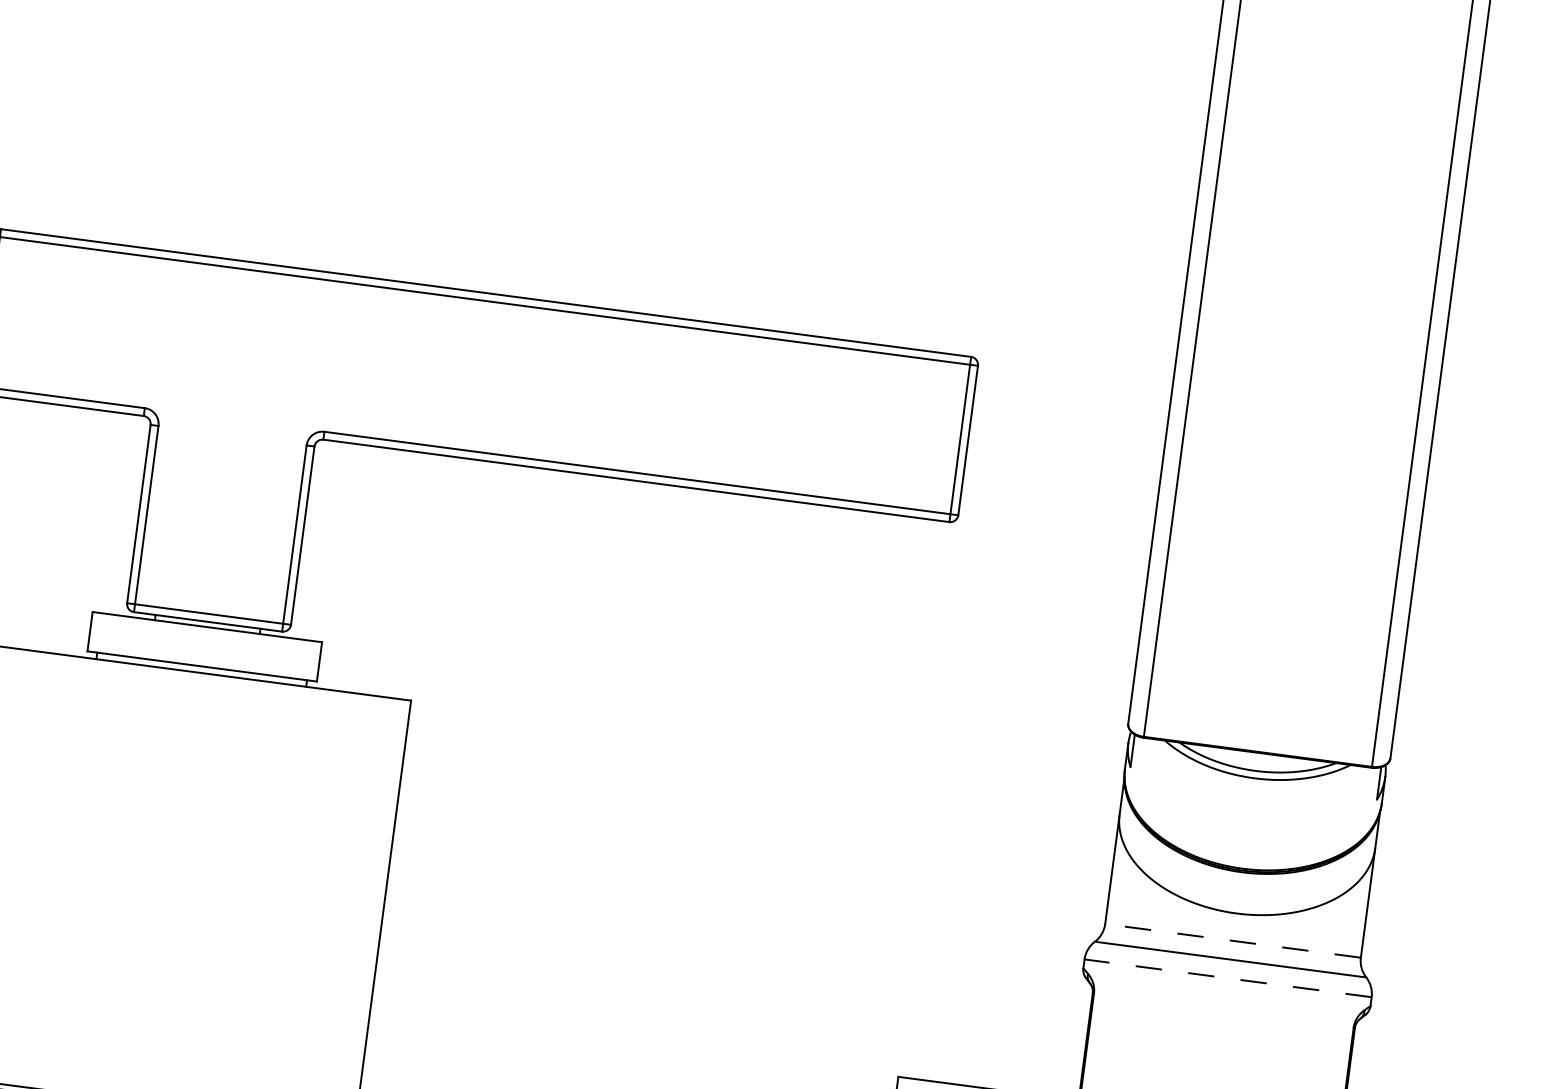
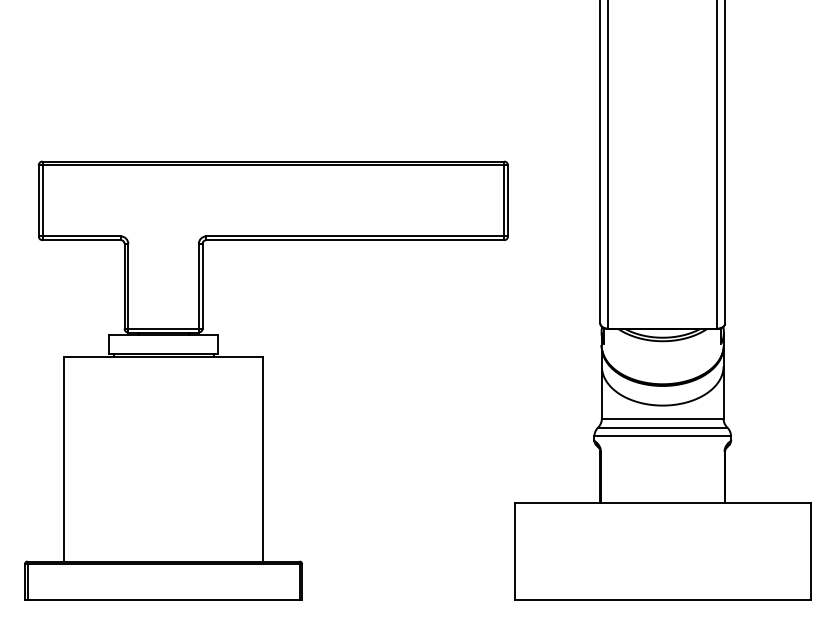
line: (1232, 940) -> (662, 418), dashed -> solid
line: (1227, 978) -> (662, 436), dashed -> solid

